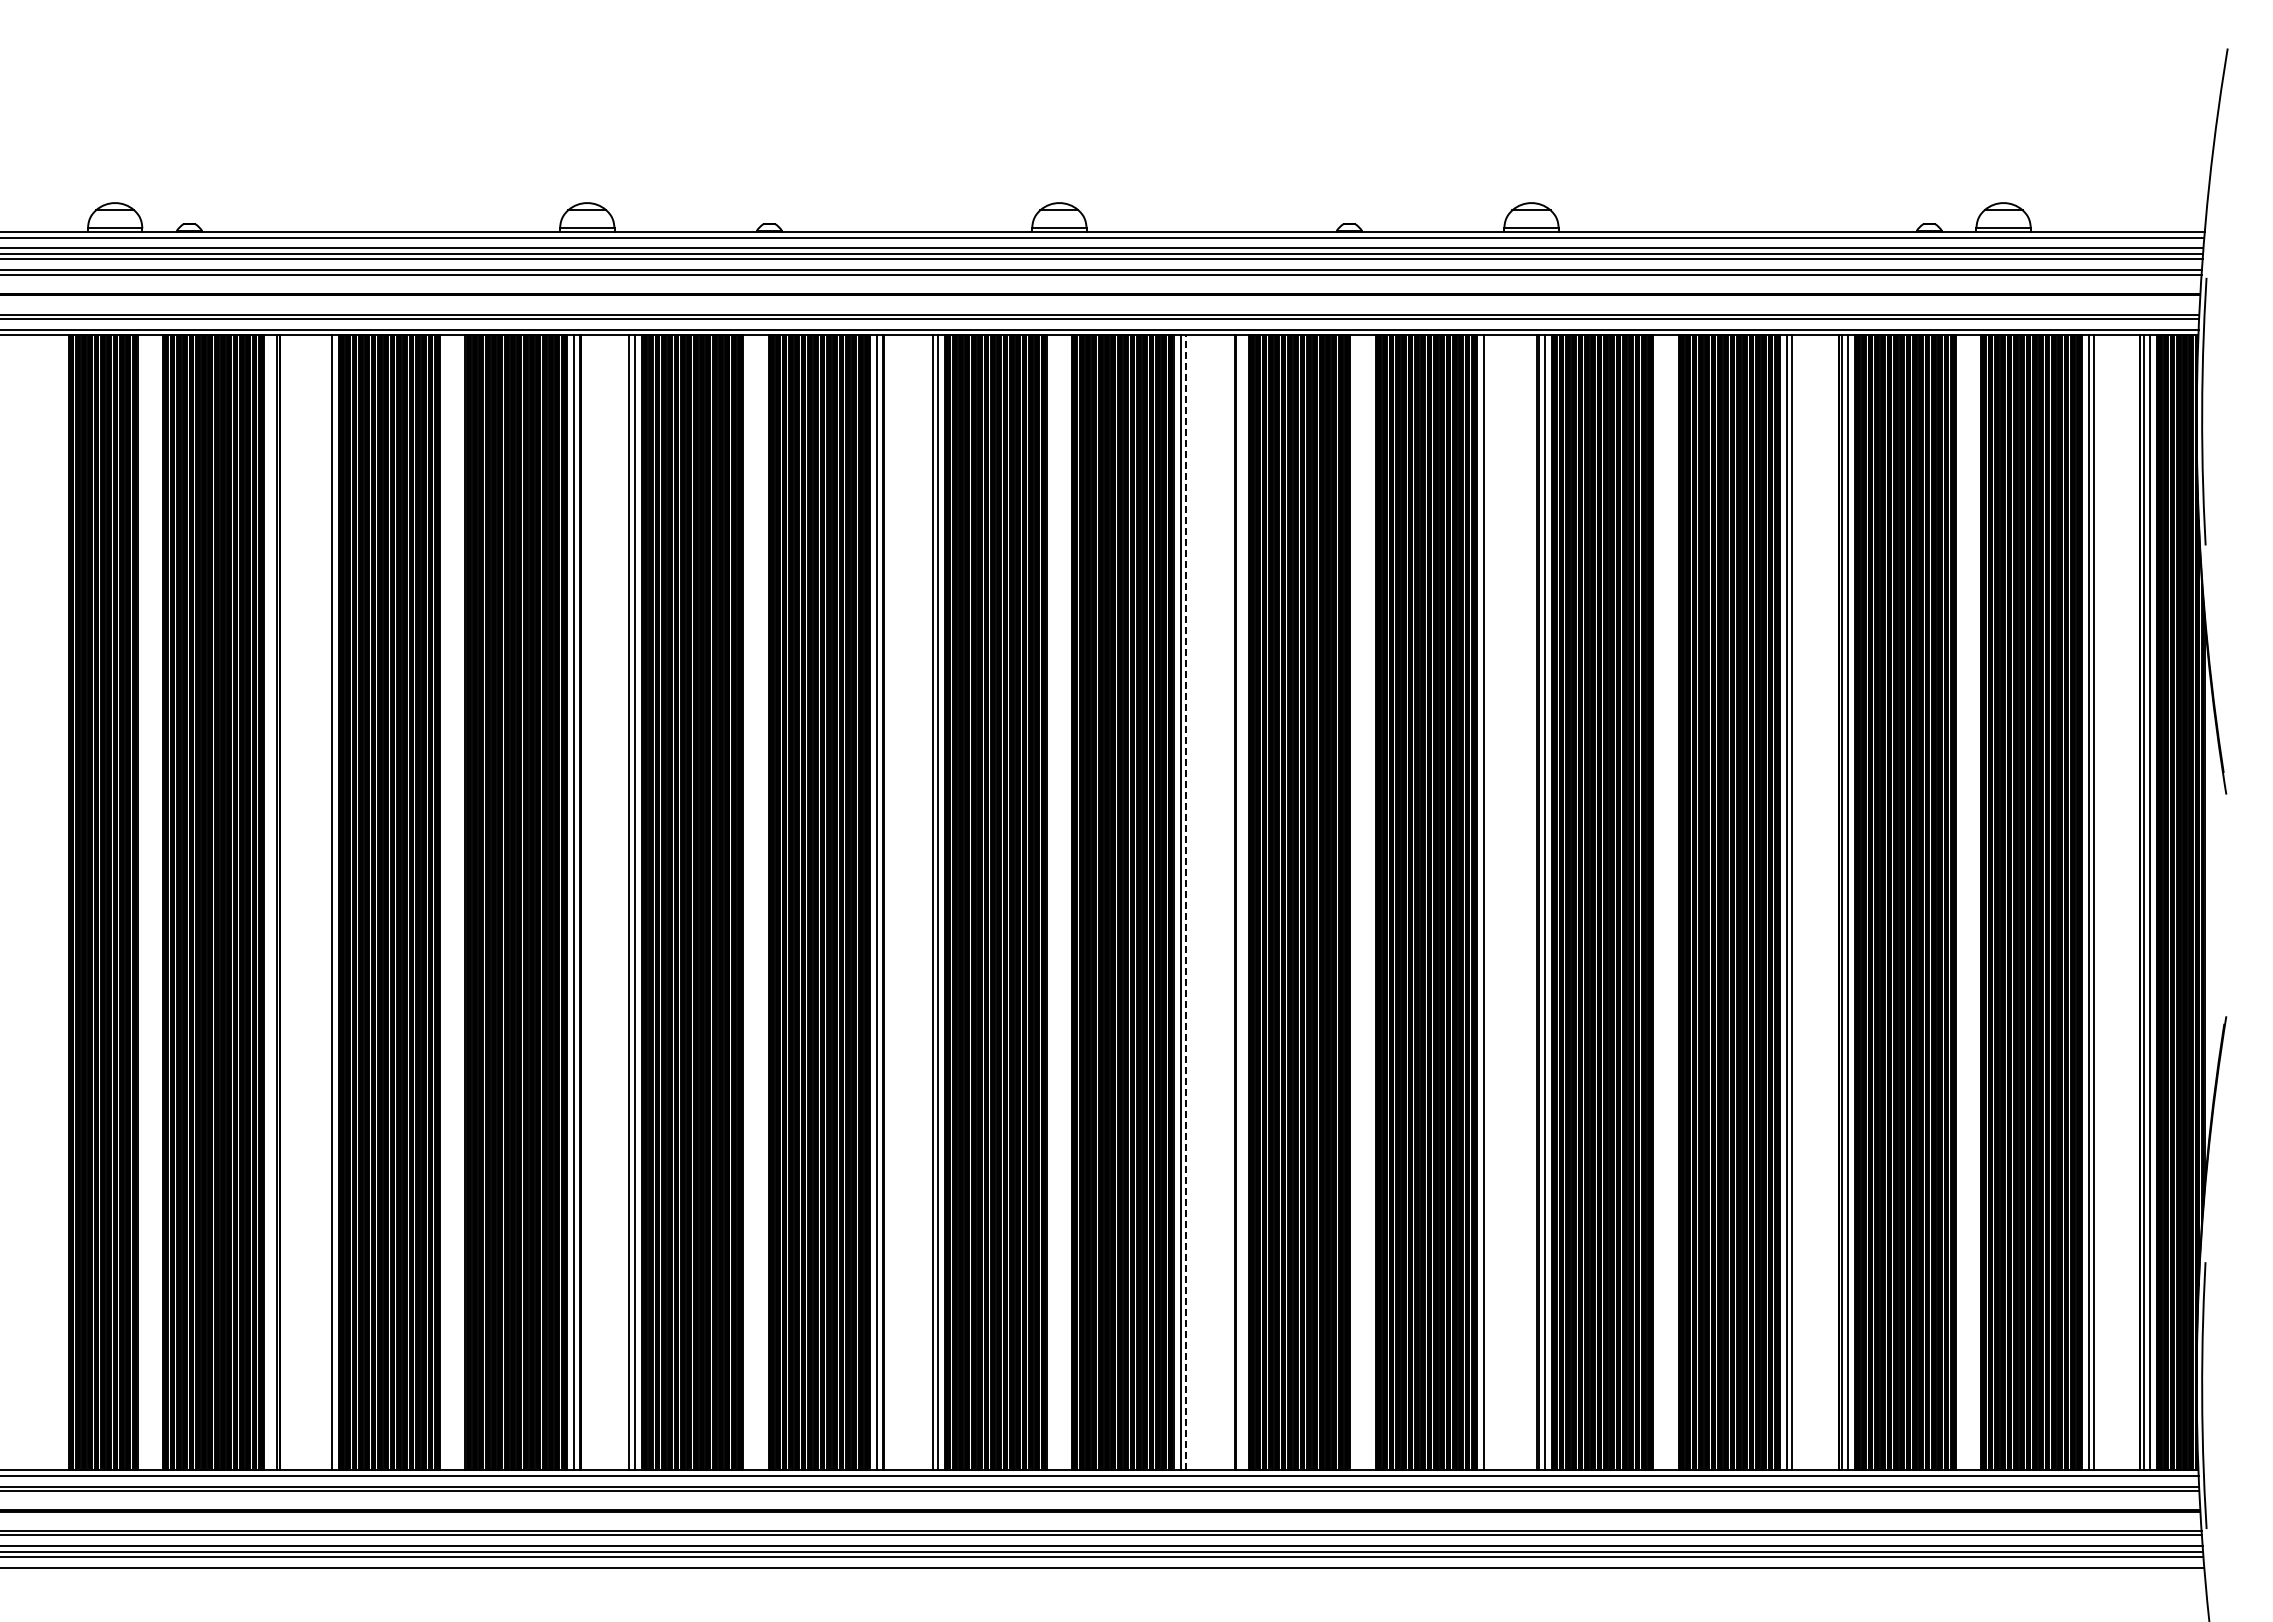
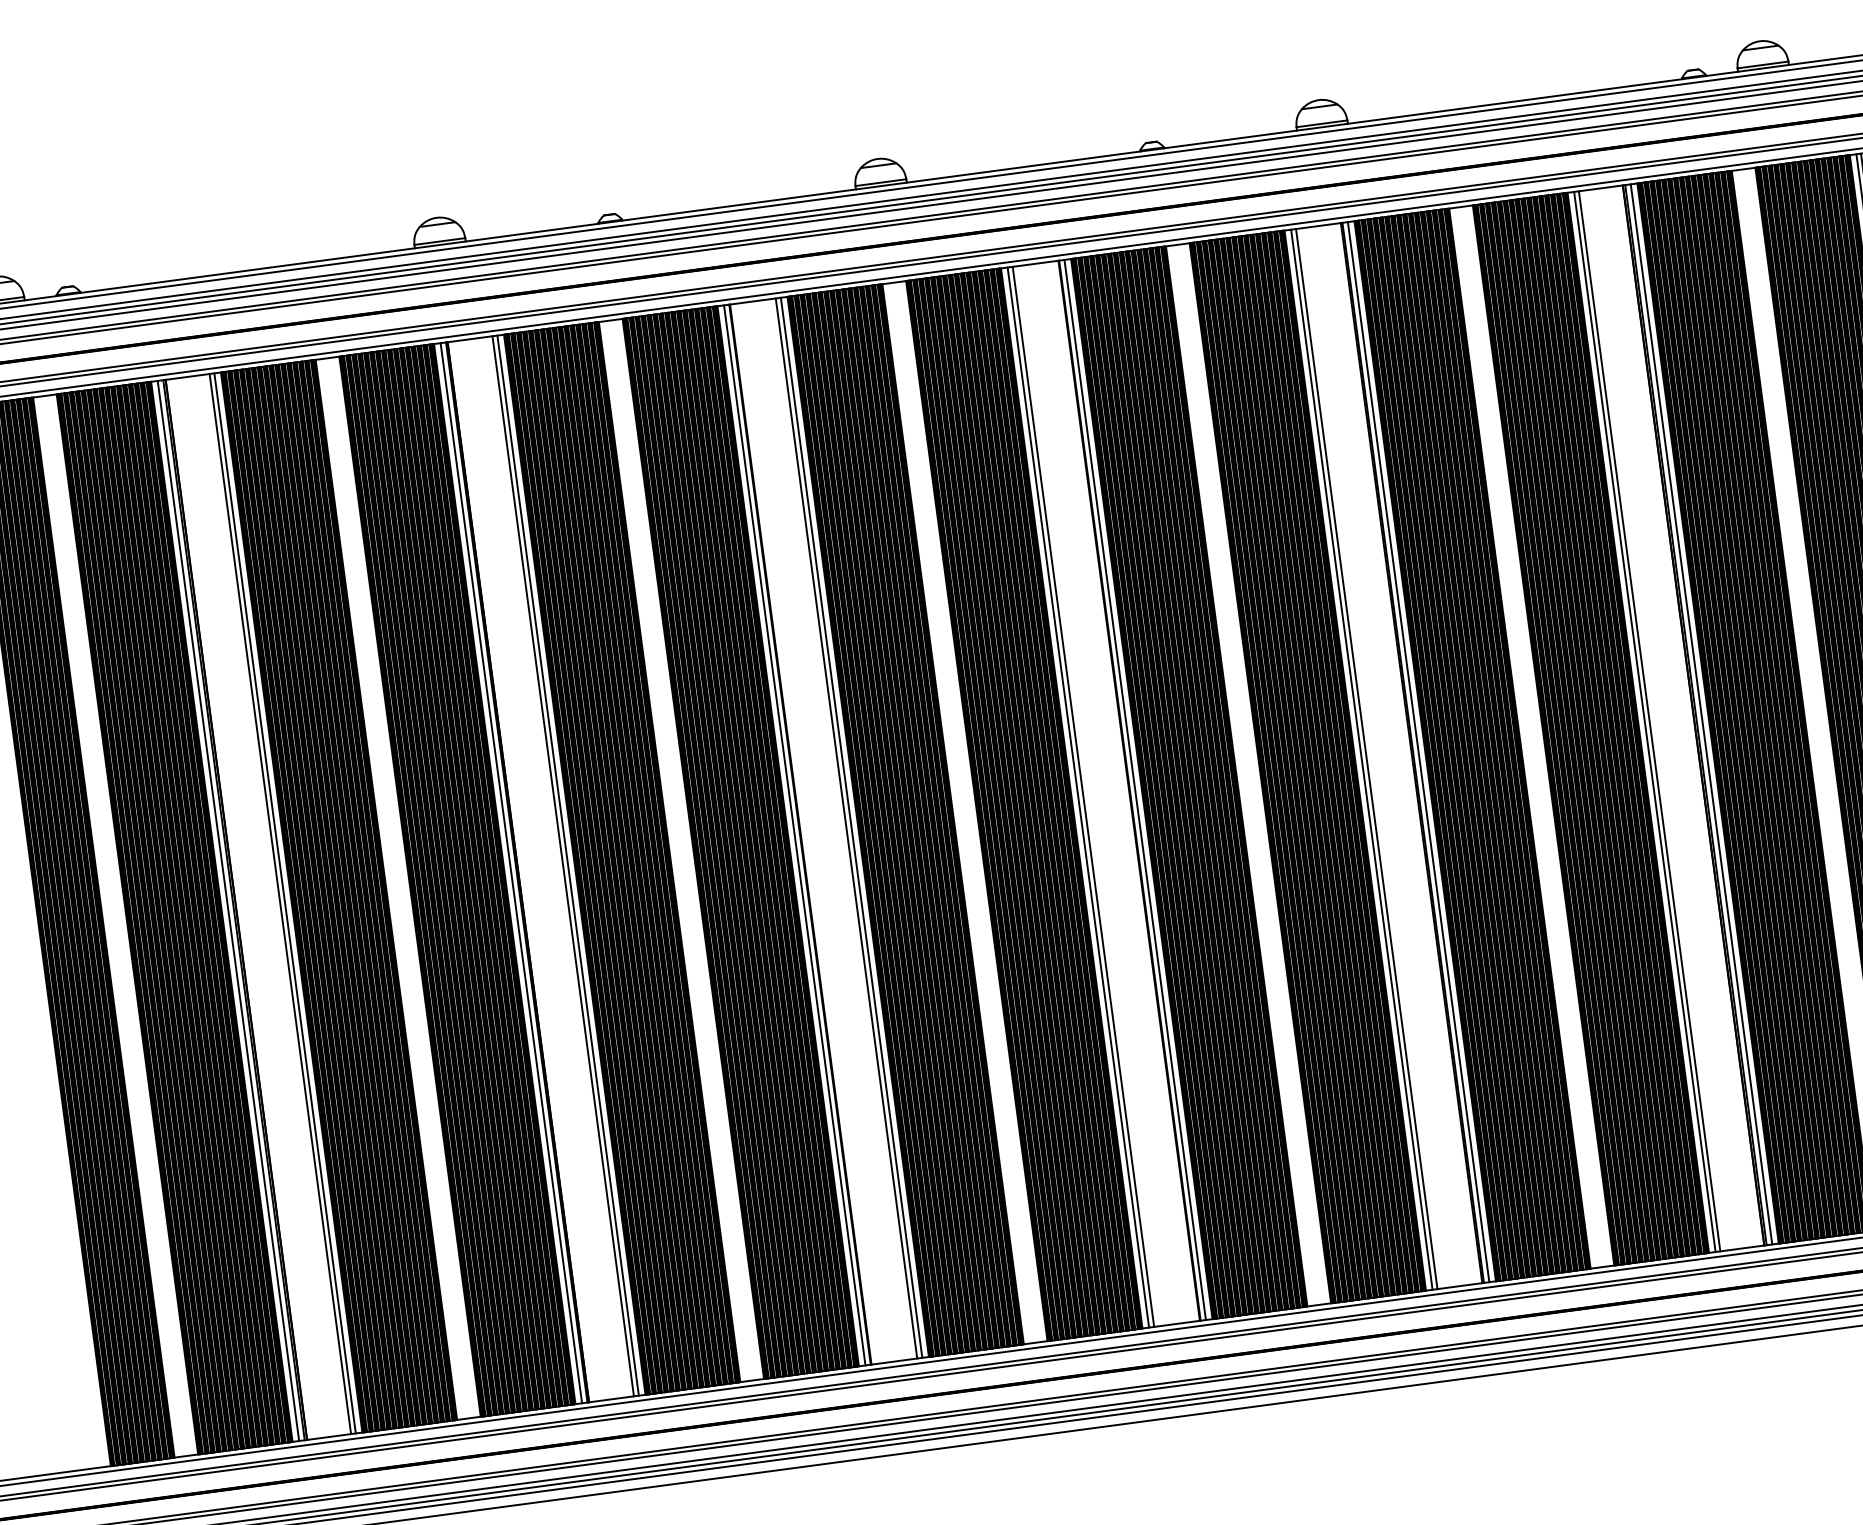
line: (271, 902) -> (228, 910), added
line: (326, 902) -> (280, 903), added
line: (1186, 902) -> (1083, 796), dashed -> solid
line: (1241, 902) -> (1135, 789), added
line: (1489, 902) -> (1366, 758), added

